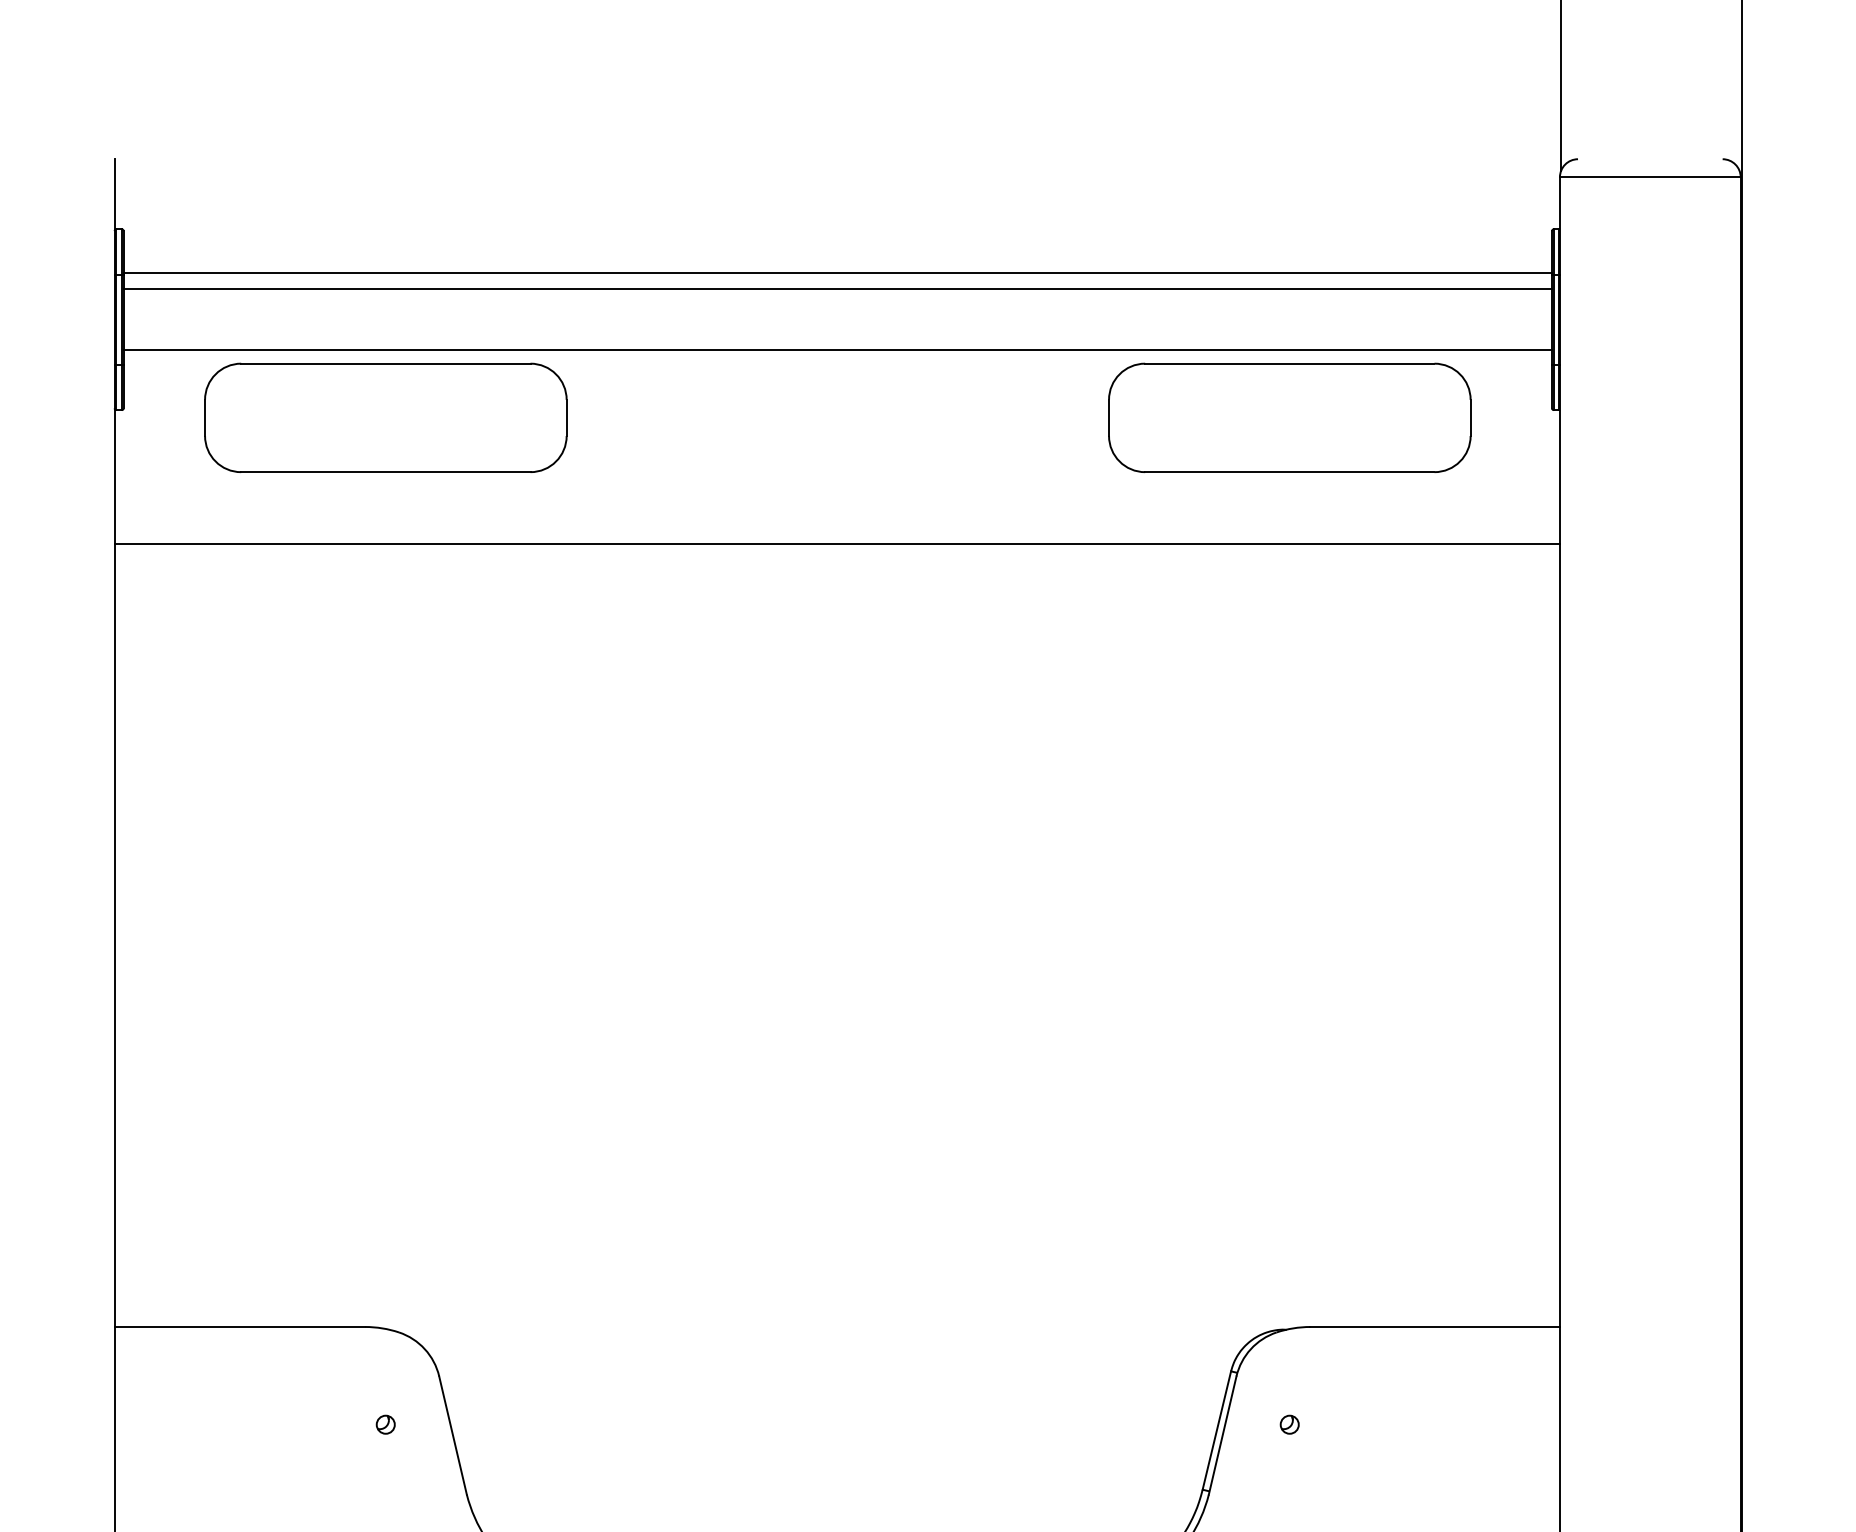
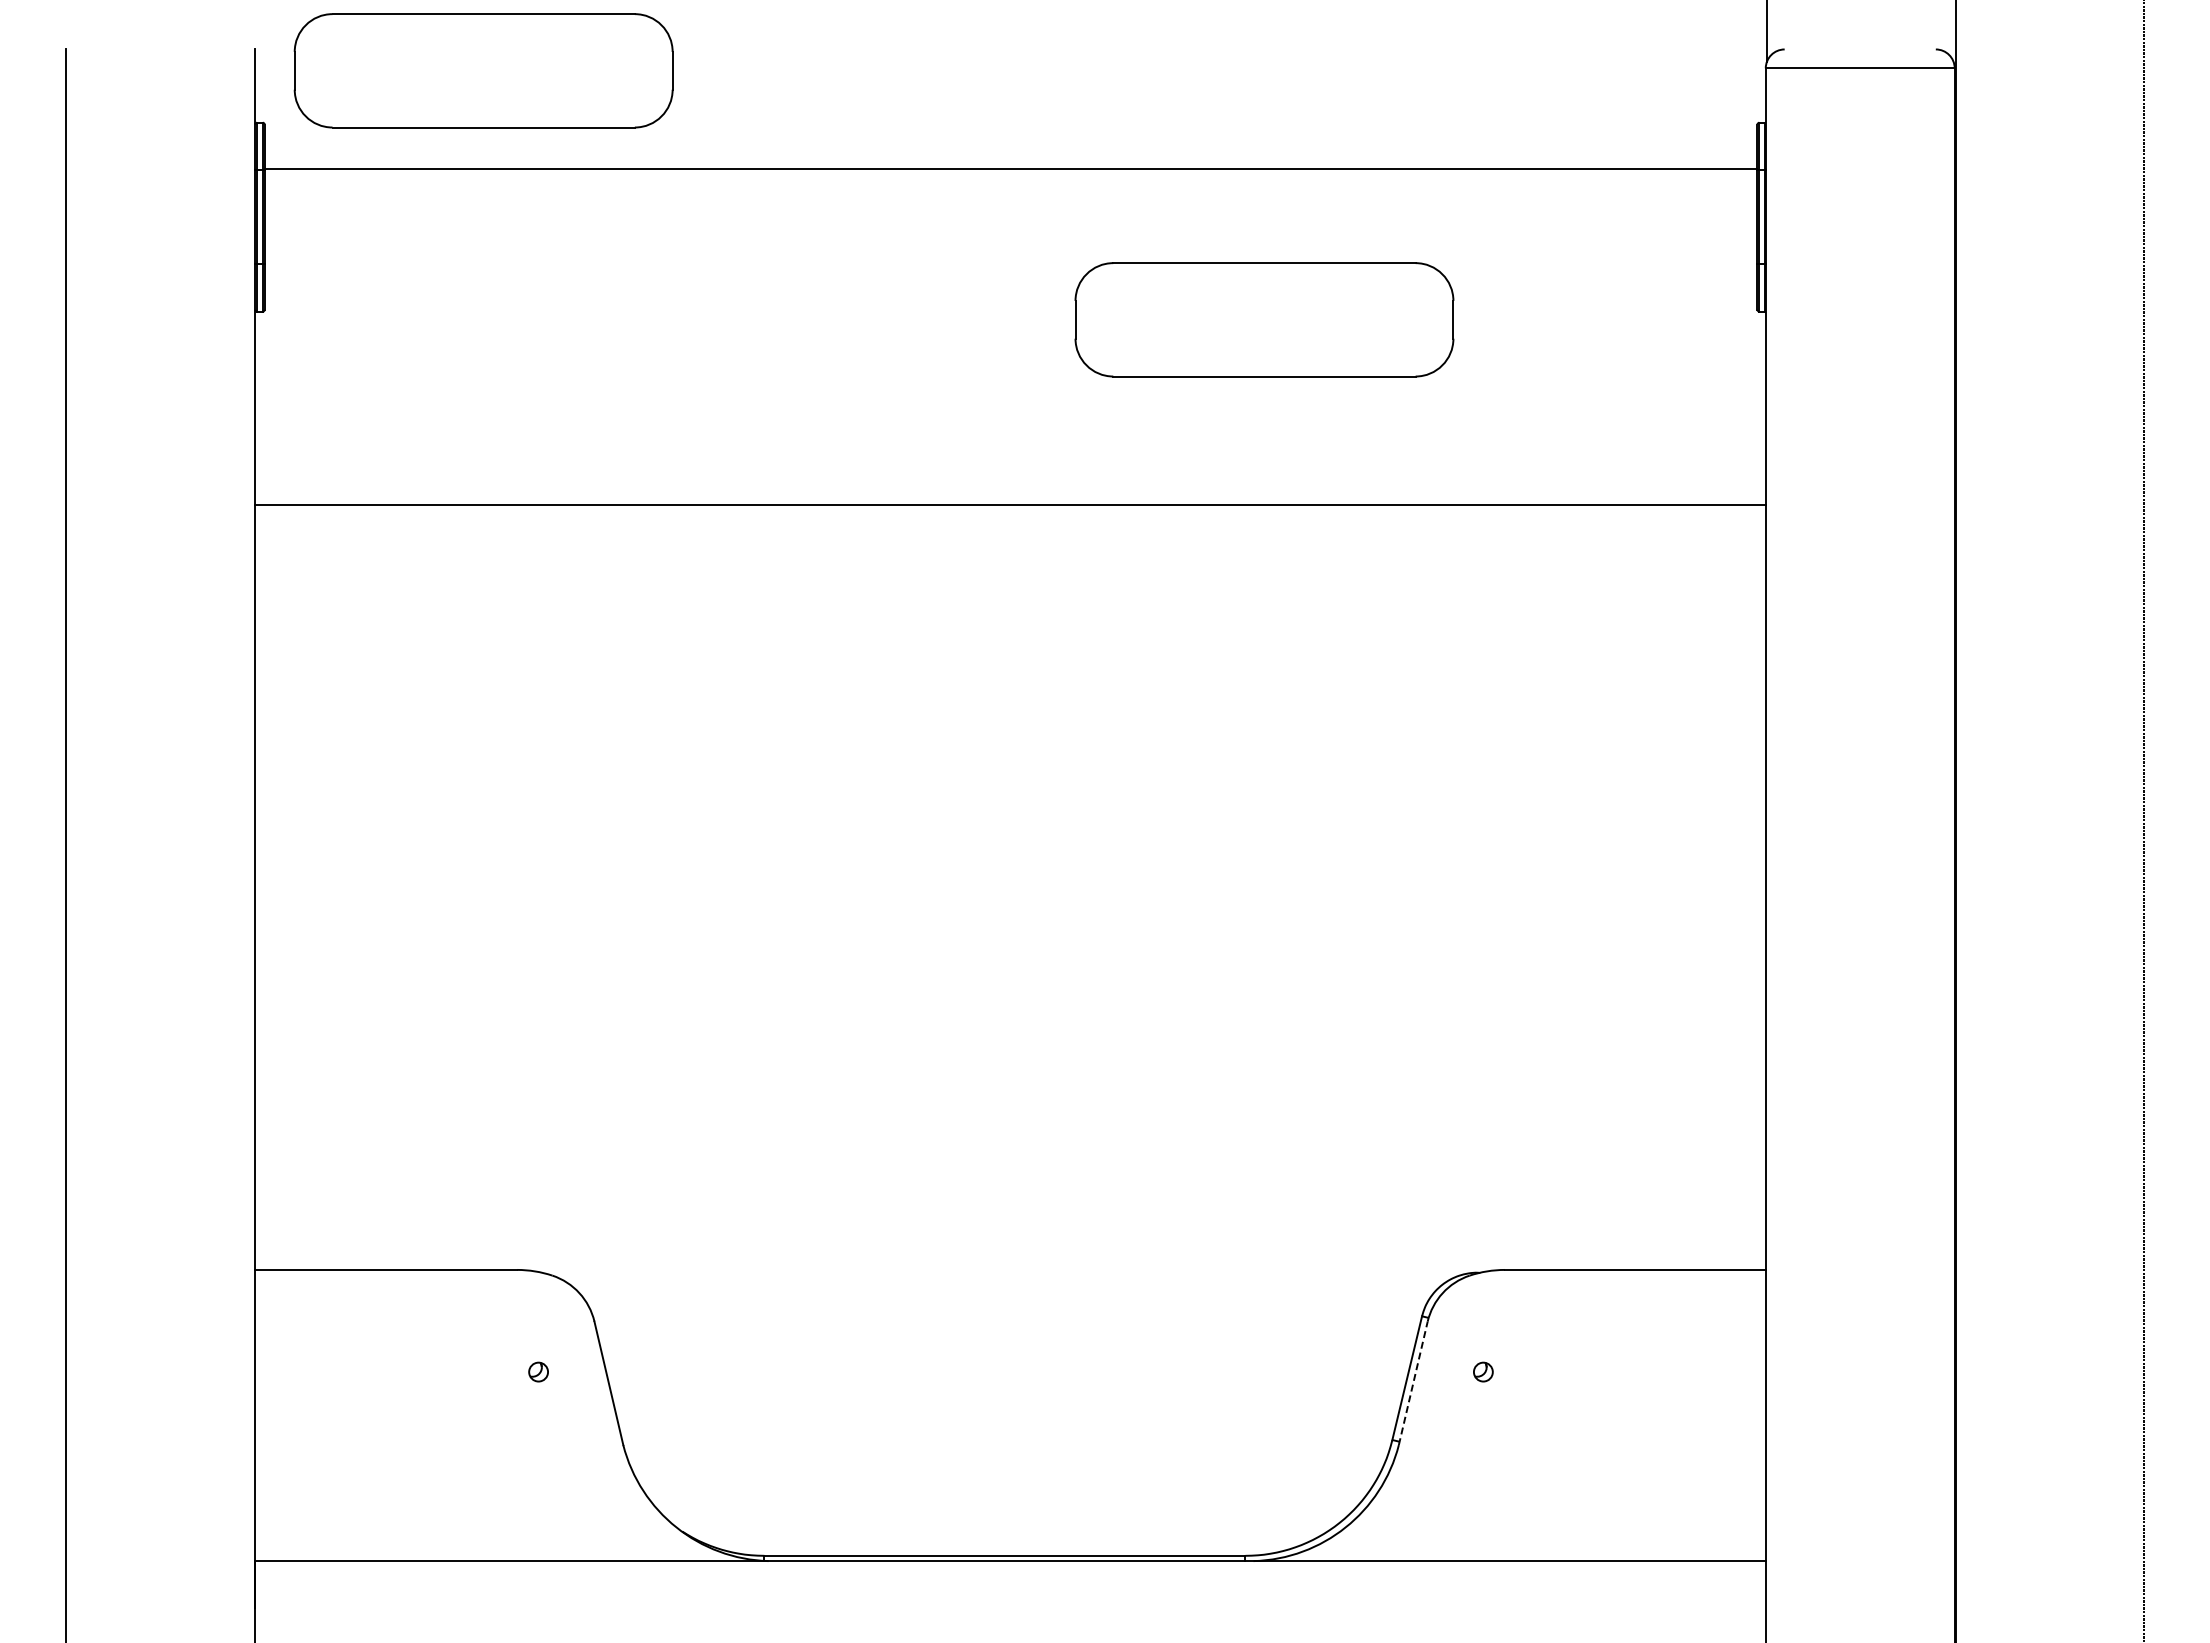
line: (837, 289) -> (1010, 185), removed
line: (837, 350) -> (1010, 249), removed
part: (385, 417) -> (483, 70), moved
part: (1289, 417) -> (1264, 319), moved
line: (837, 544) -> (1010, 505), moved
line: (1222, 1434) -> (1413, 1382), solid -> dashed

